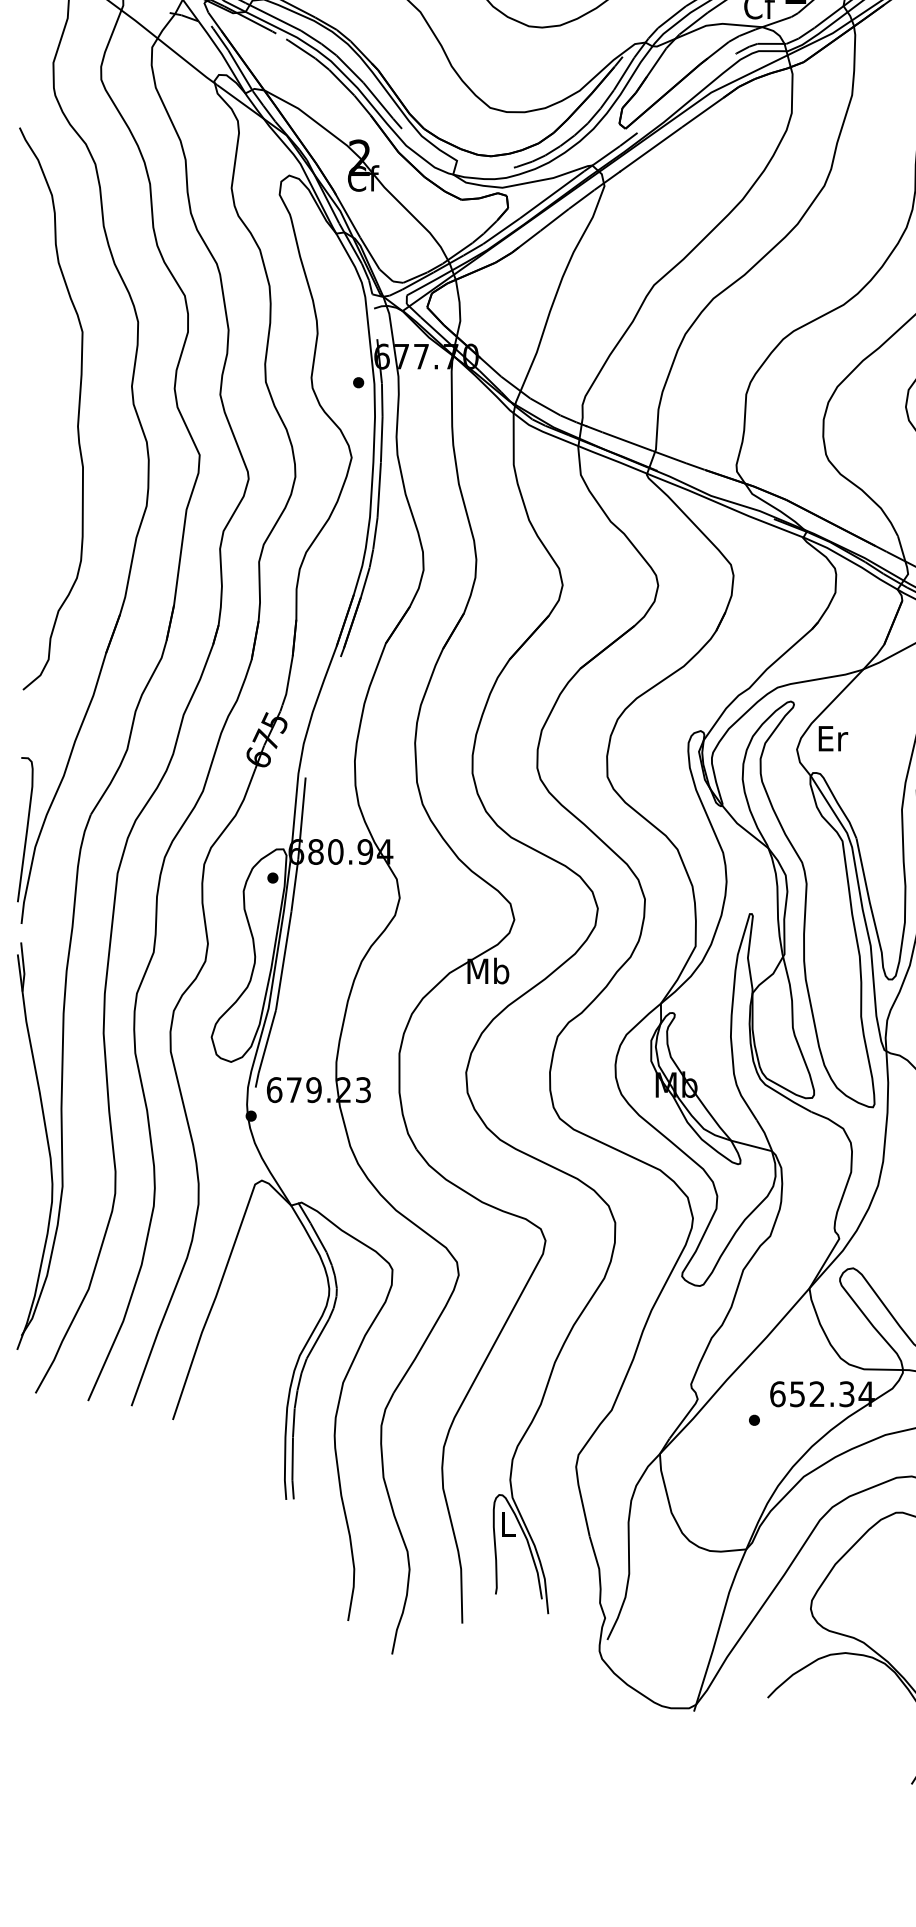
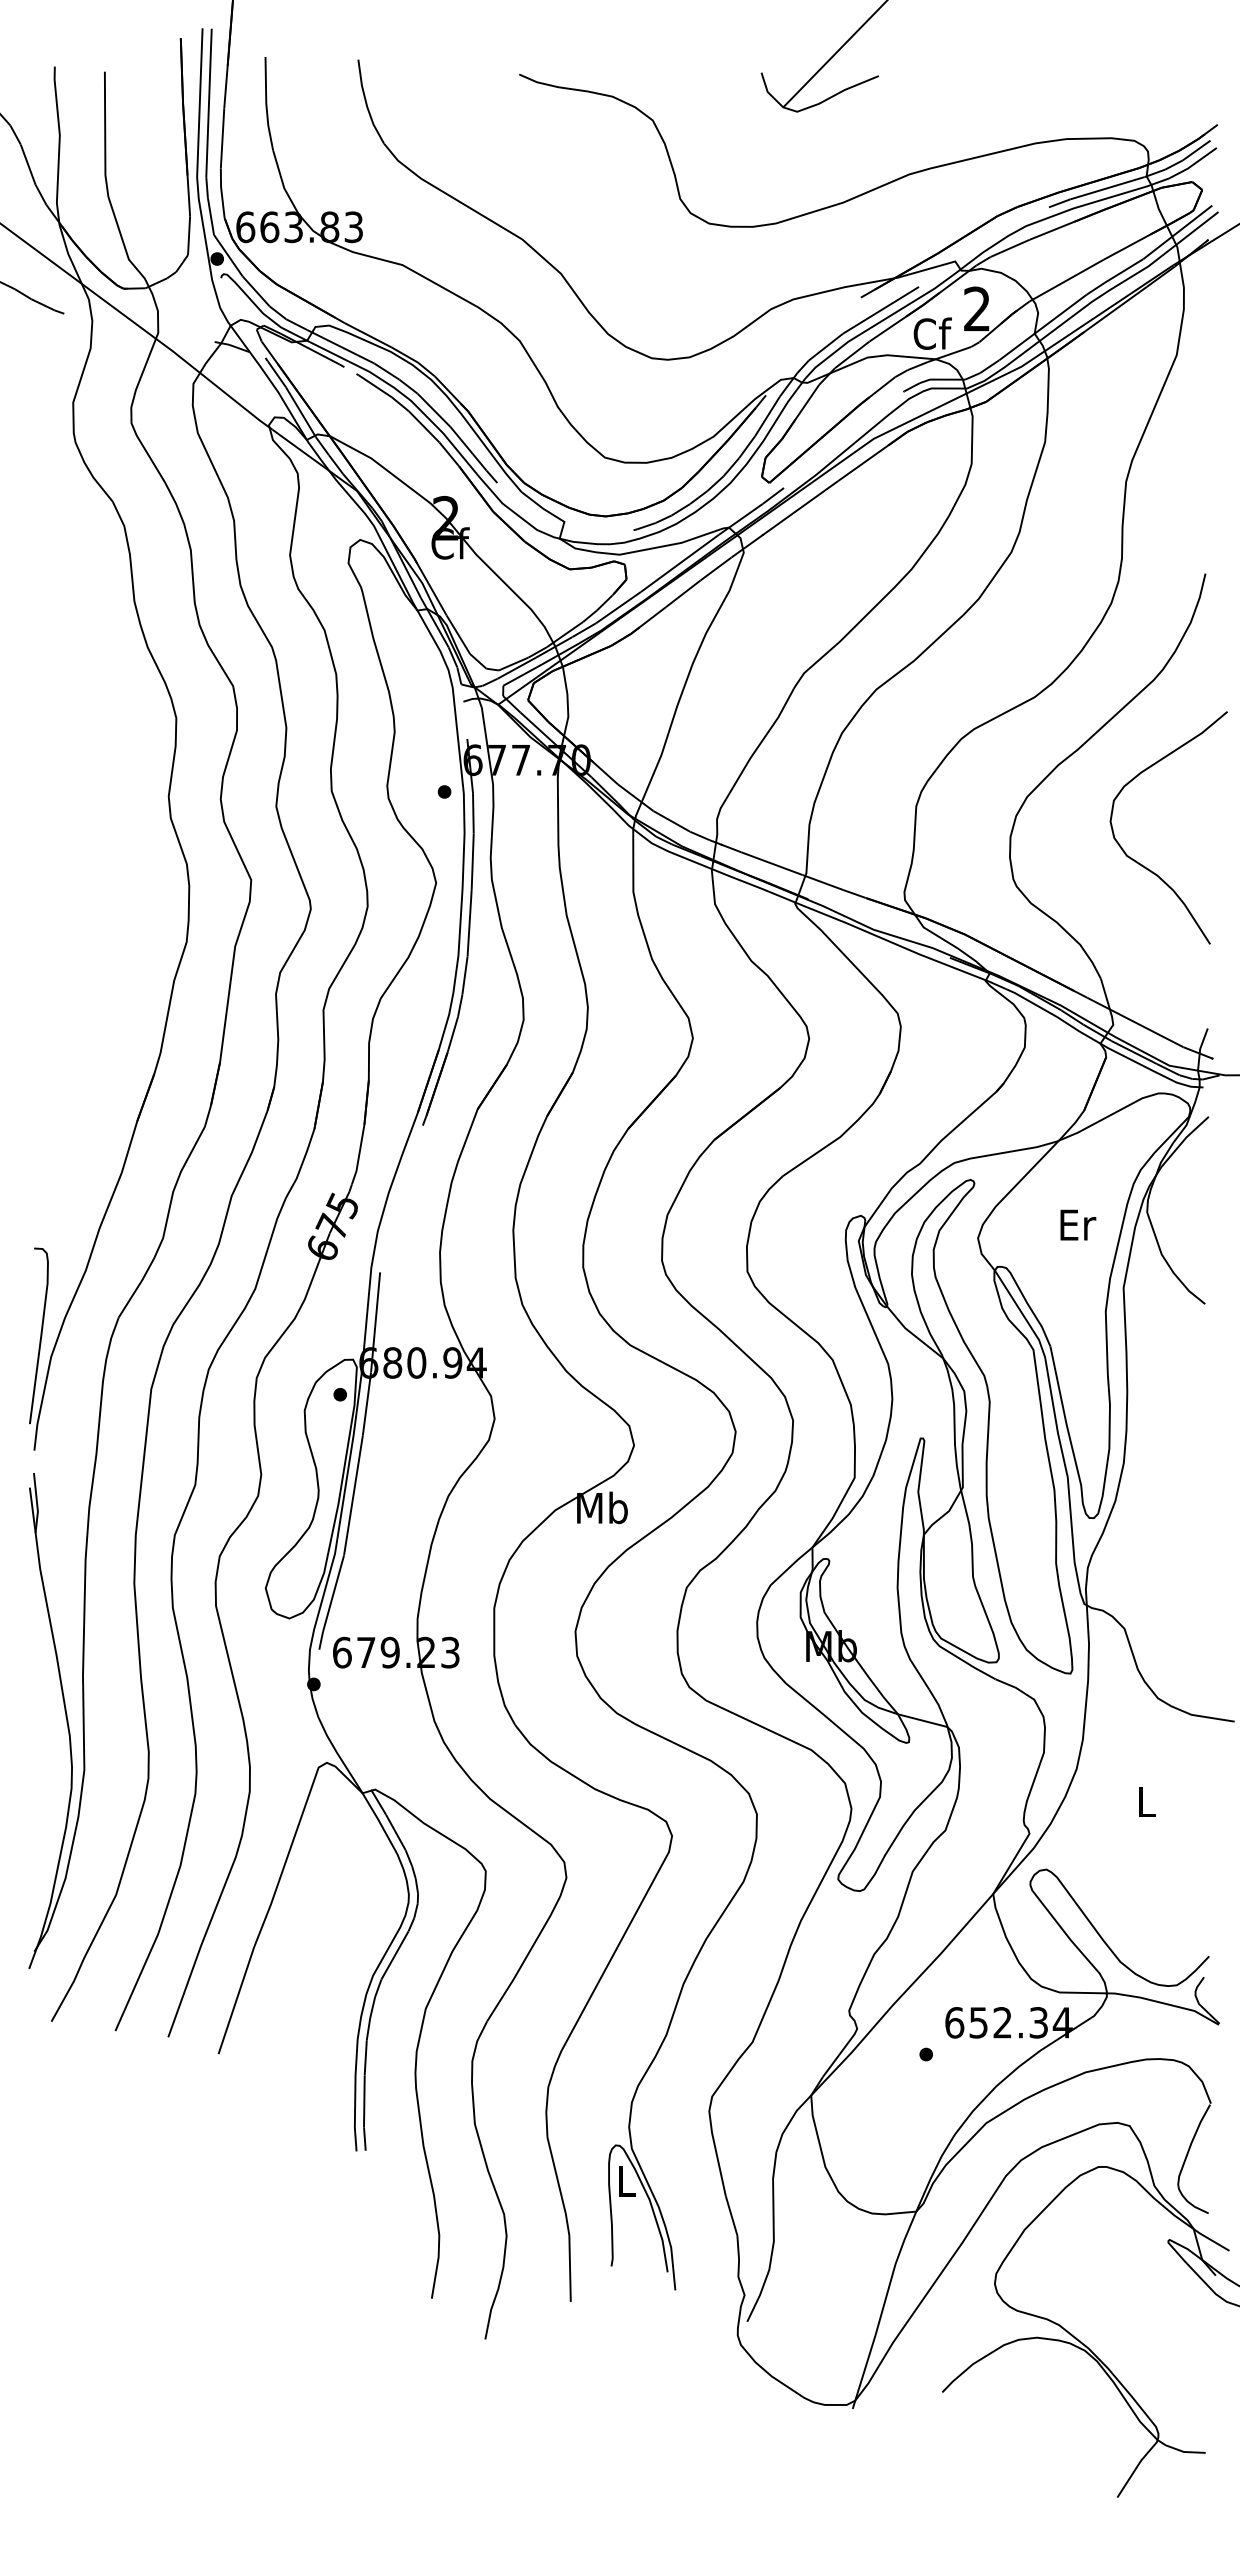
curve: (78, 408) -> (103, 823), removed
text: (833, 738) -> (1078, 1224), moved

